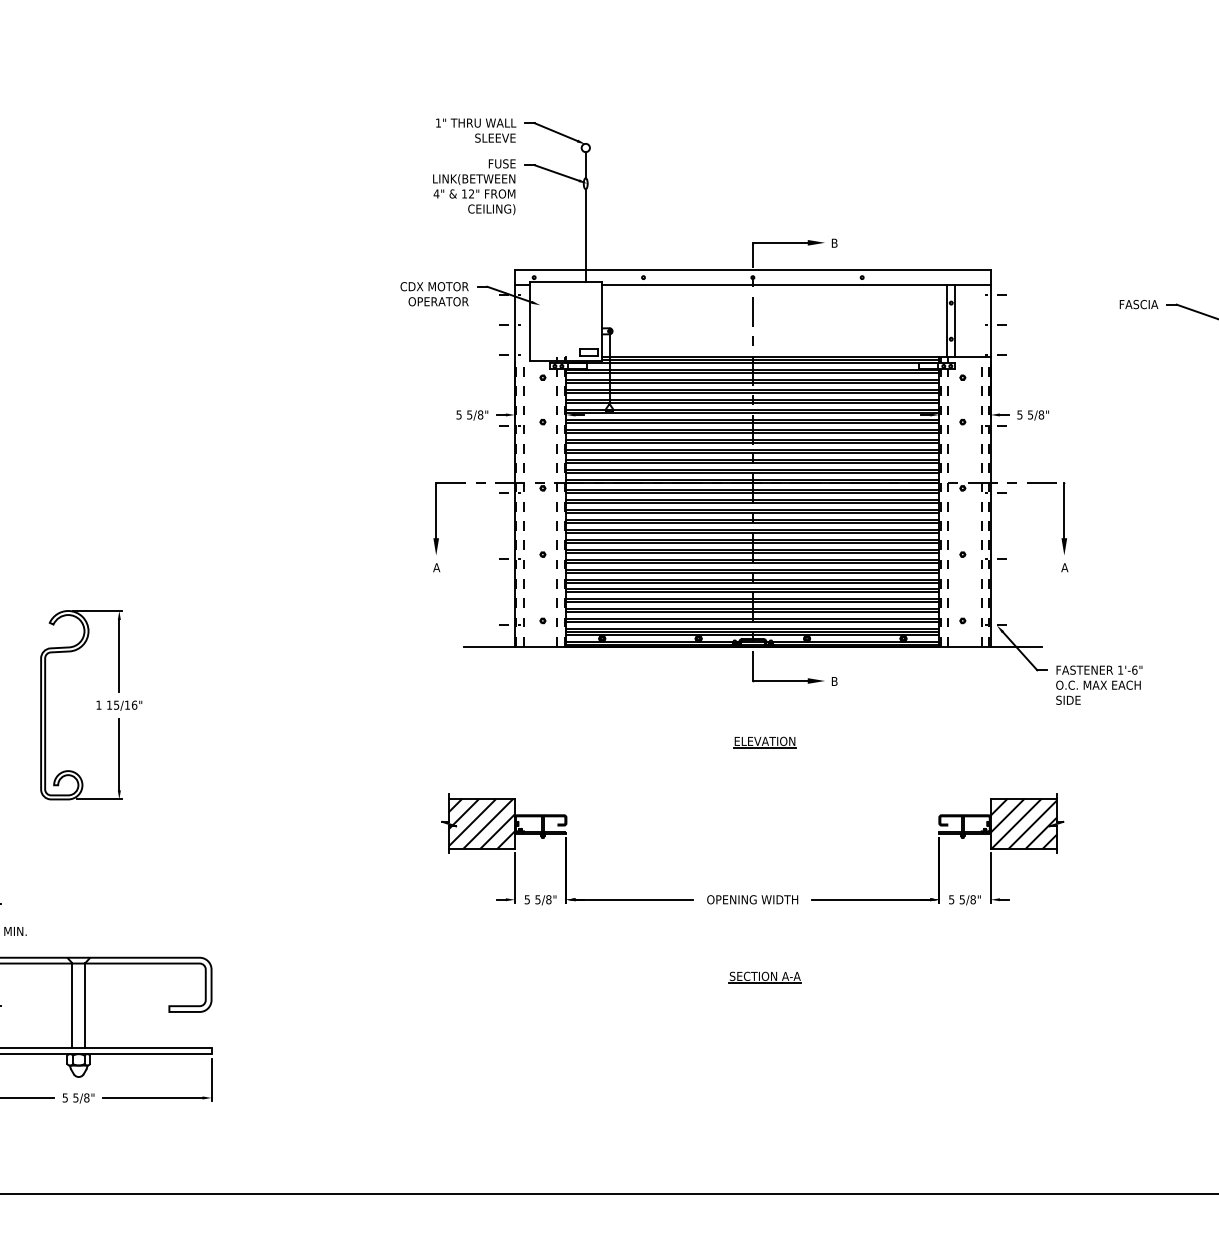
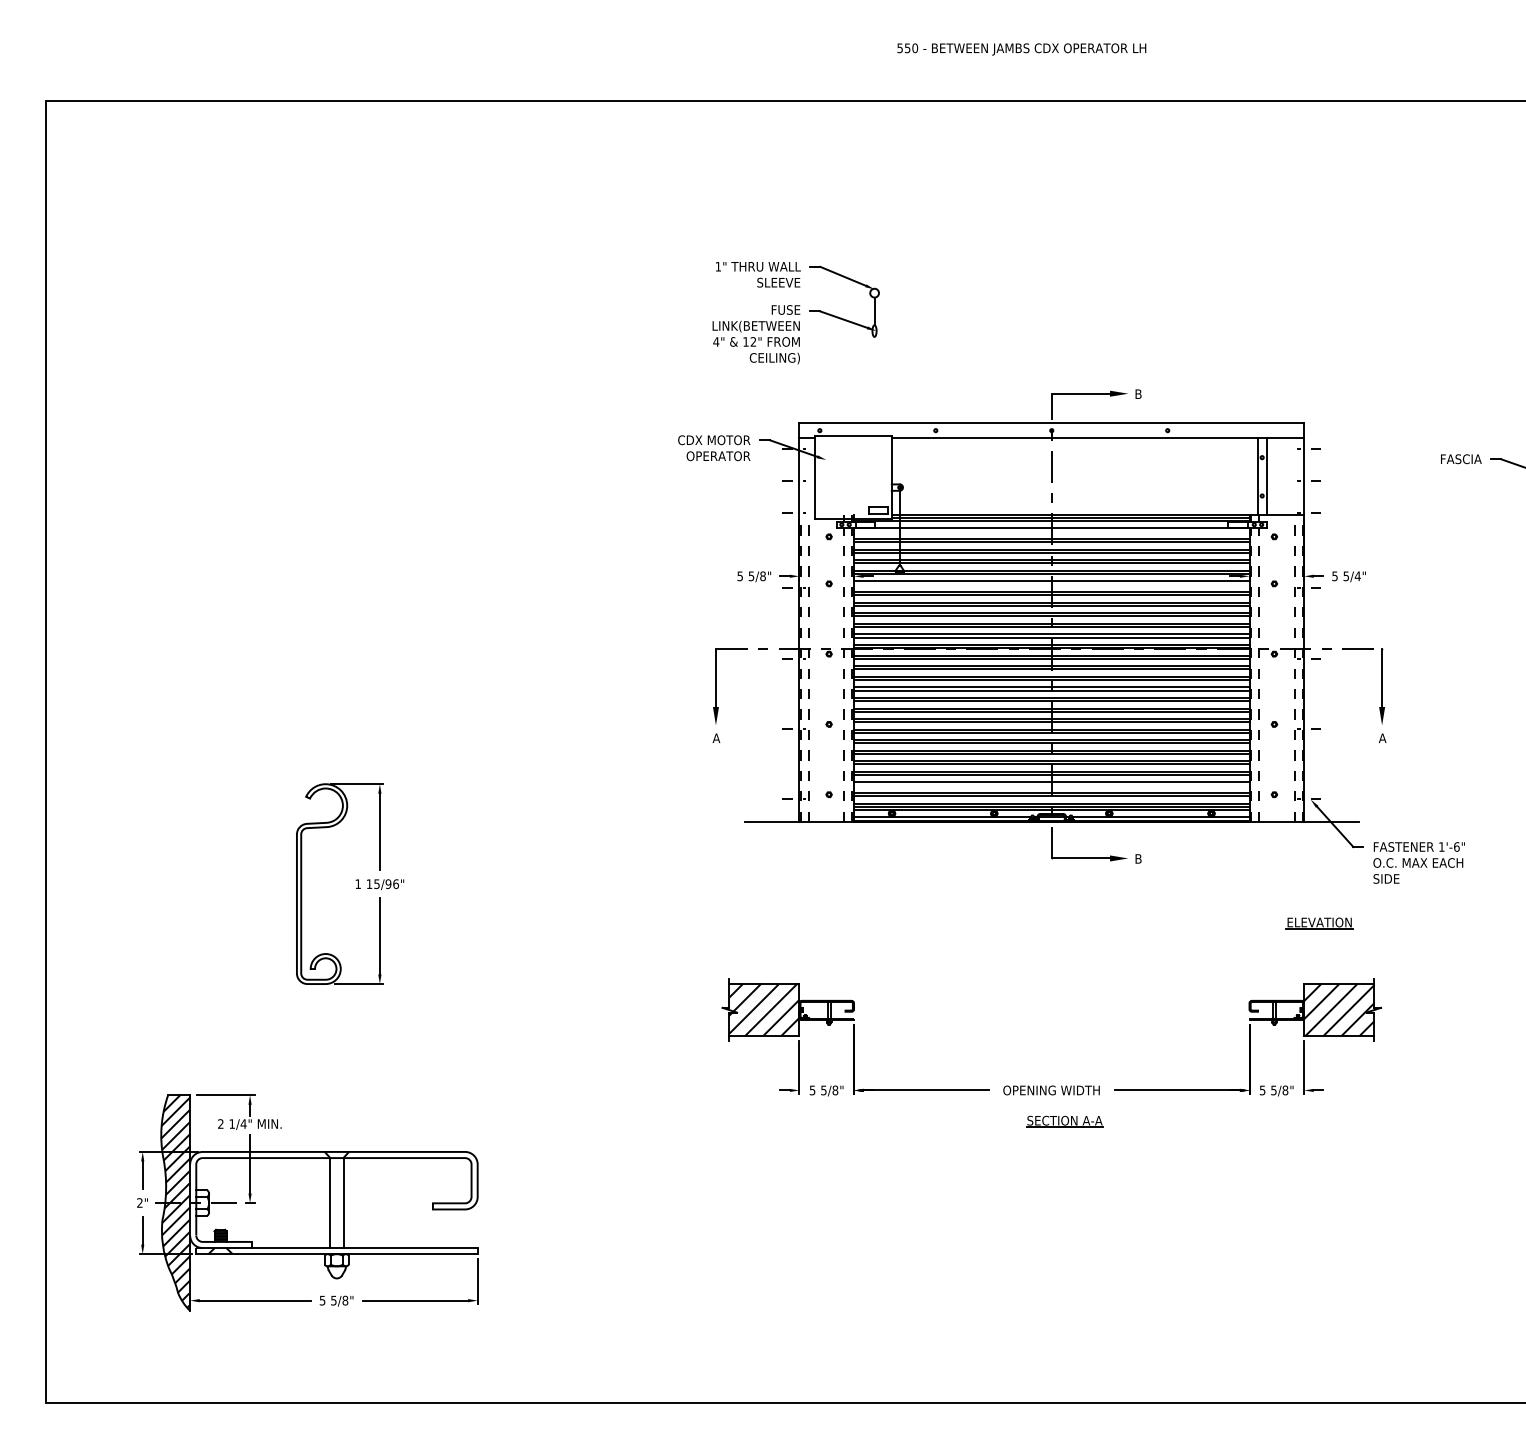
line: (585, 235) -> (874, 385), removed
line: (752, 372) -> (1051, 531), removed
text: (1041, 415) -> (1357, 576), 5/8" -> 5/4"
line: (752, 422) -> (1051, 584), removed
line: (752, 612) -> (1051, 785), removed
text: (127, 705) -> (388, 884), 15/16" -> 15/96"
part: (764, 742) -> (1319, 923), moved
part: (764, 977) -> (1064, 1121), moved

